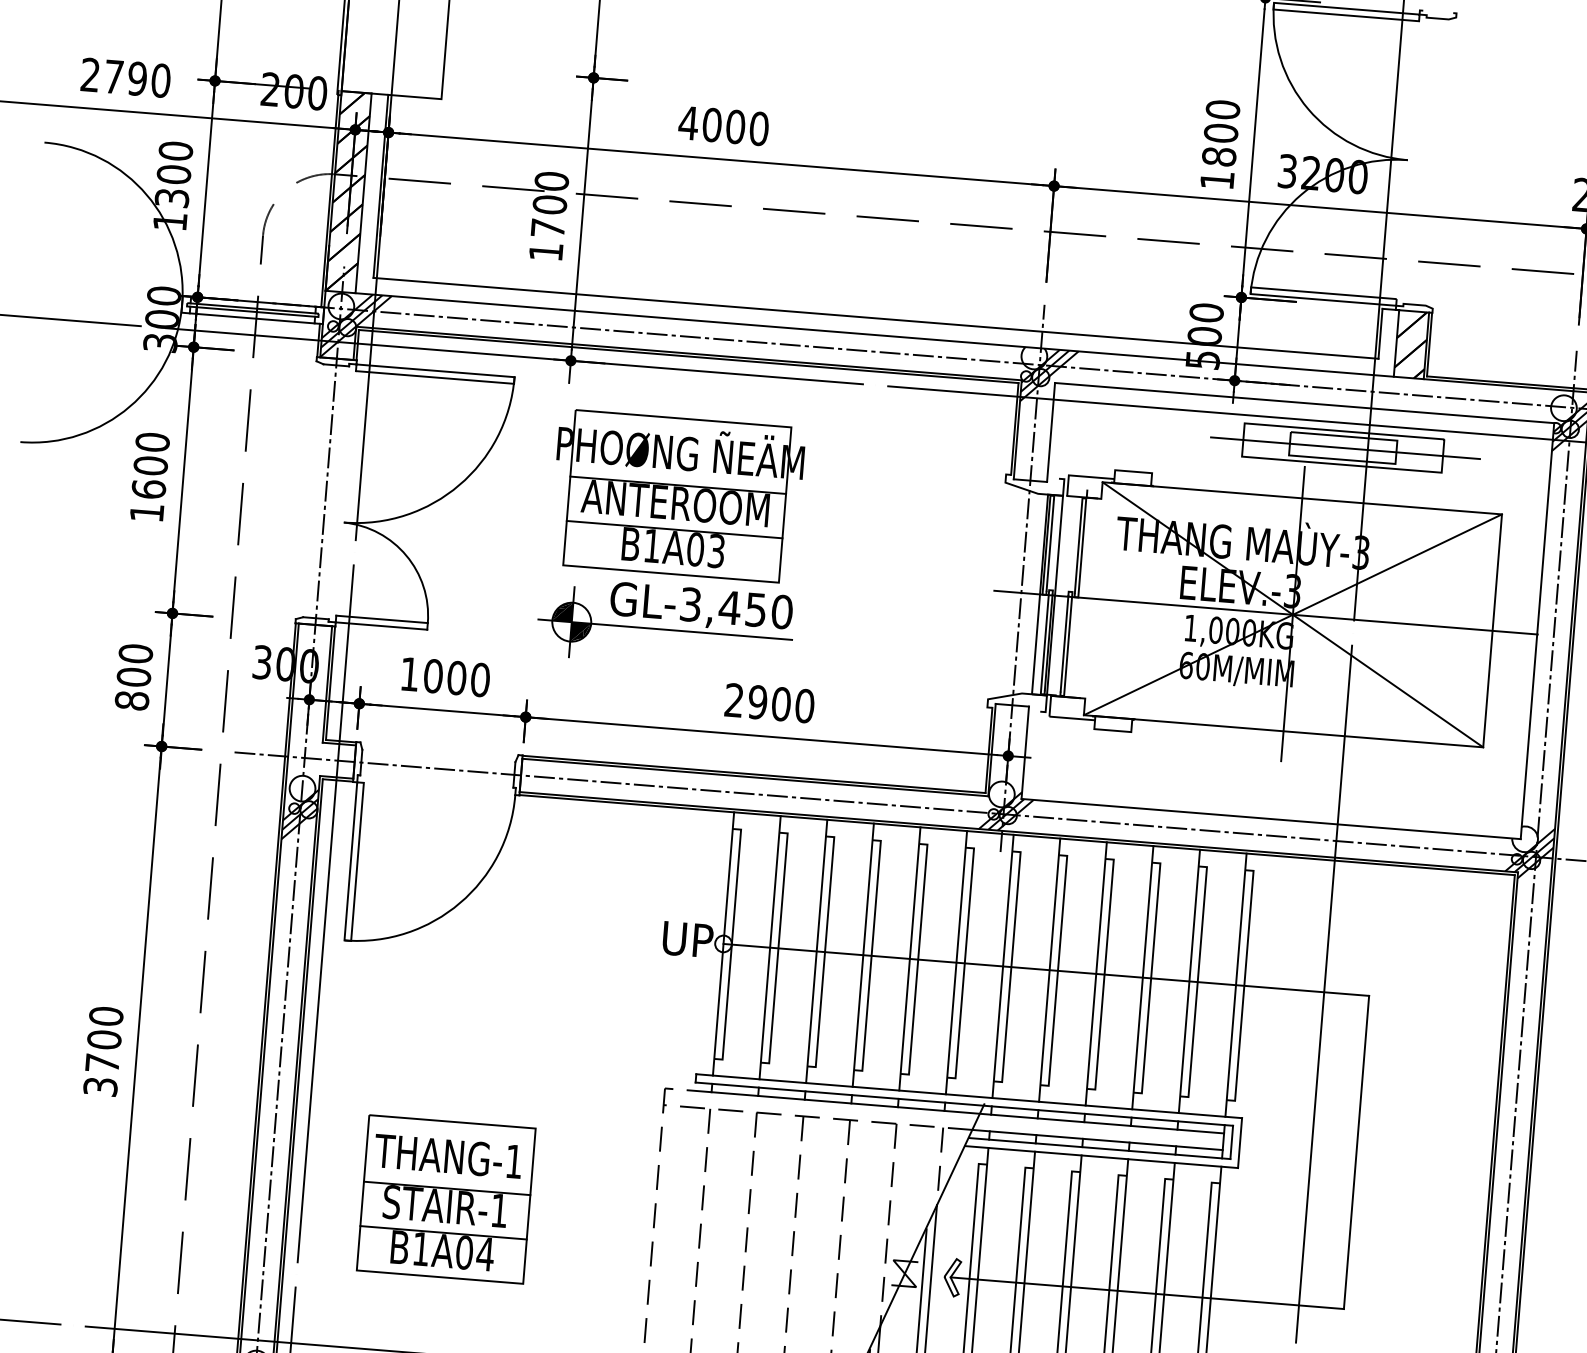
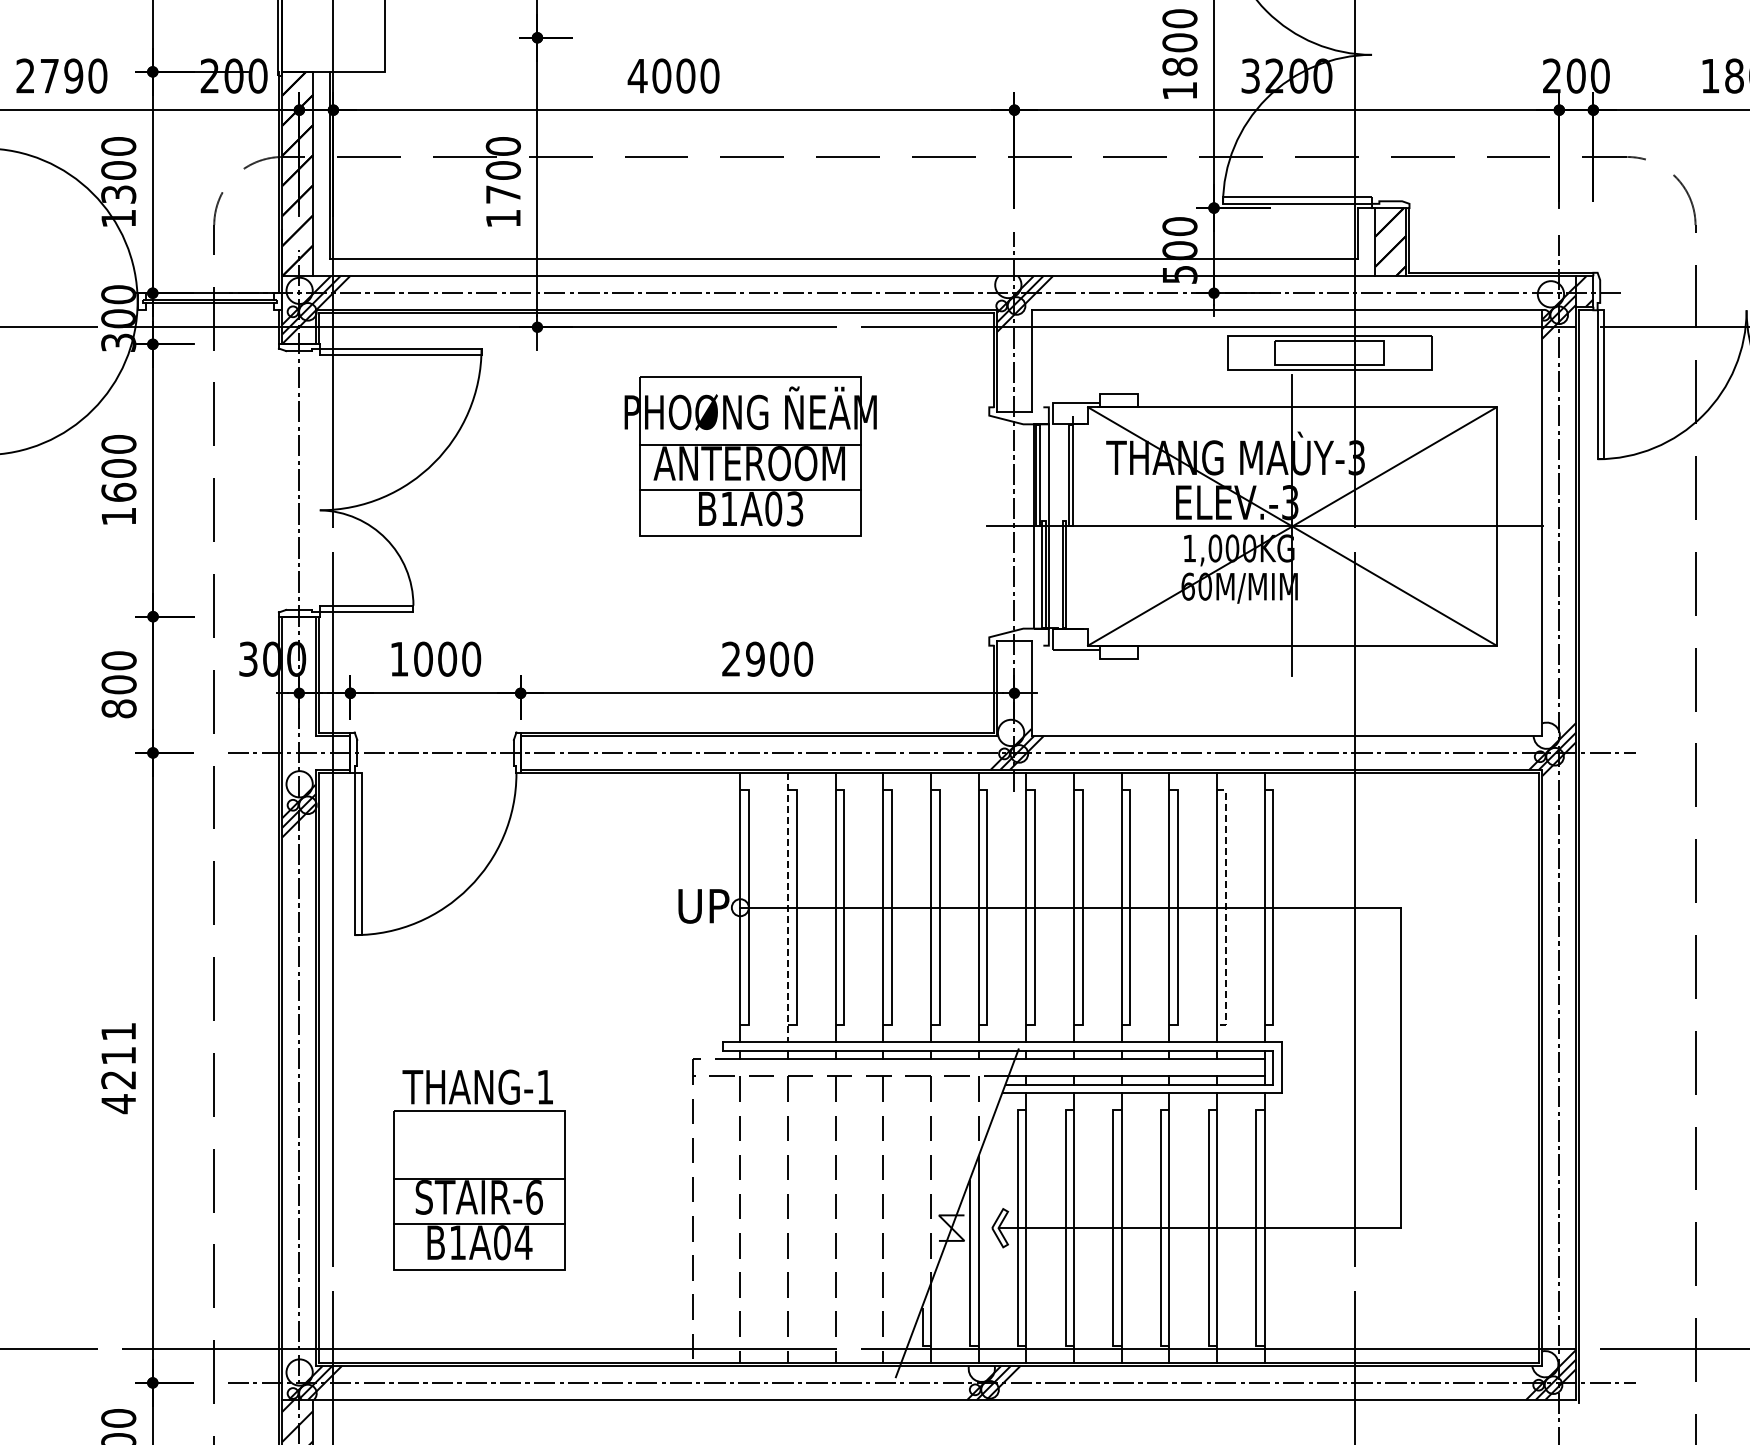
line: (251, 318) -> (209, 310), removed
line: (1344, 447) -> (1331, 352), removed
part: (677, 496) -> (750, 456), moved
part: (665, 625) -> (655, 588), removed
line: (770, 947) -> (788, 907), solid -> dashed
line: (1197, 981) -> (1225, 907), solid -> dashed
text: (103, 1052) -> (118, 1068), 3700 -> 4211
text: (447, 1155) -> (477, 1086), moved
text: (499, 1210) -> (534, 1197), STAIR-1 -> STAIR-6

